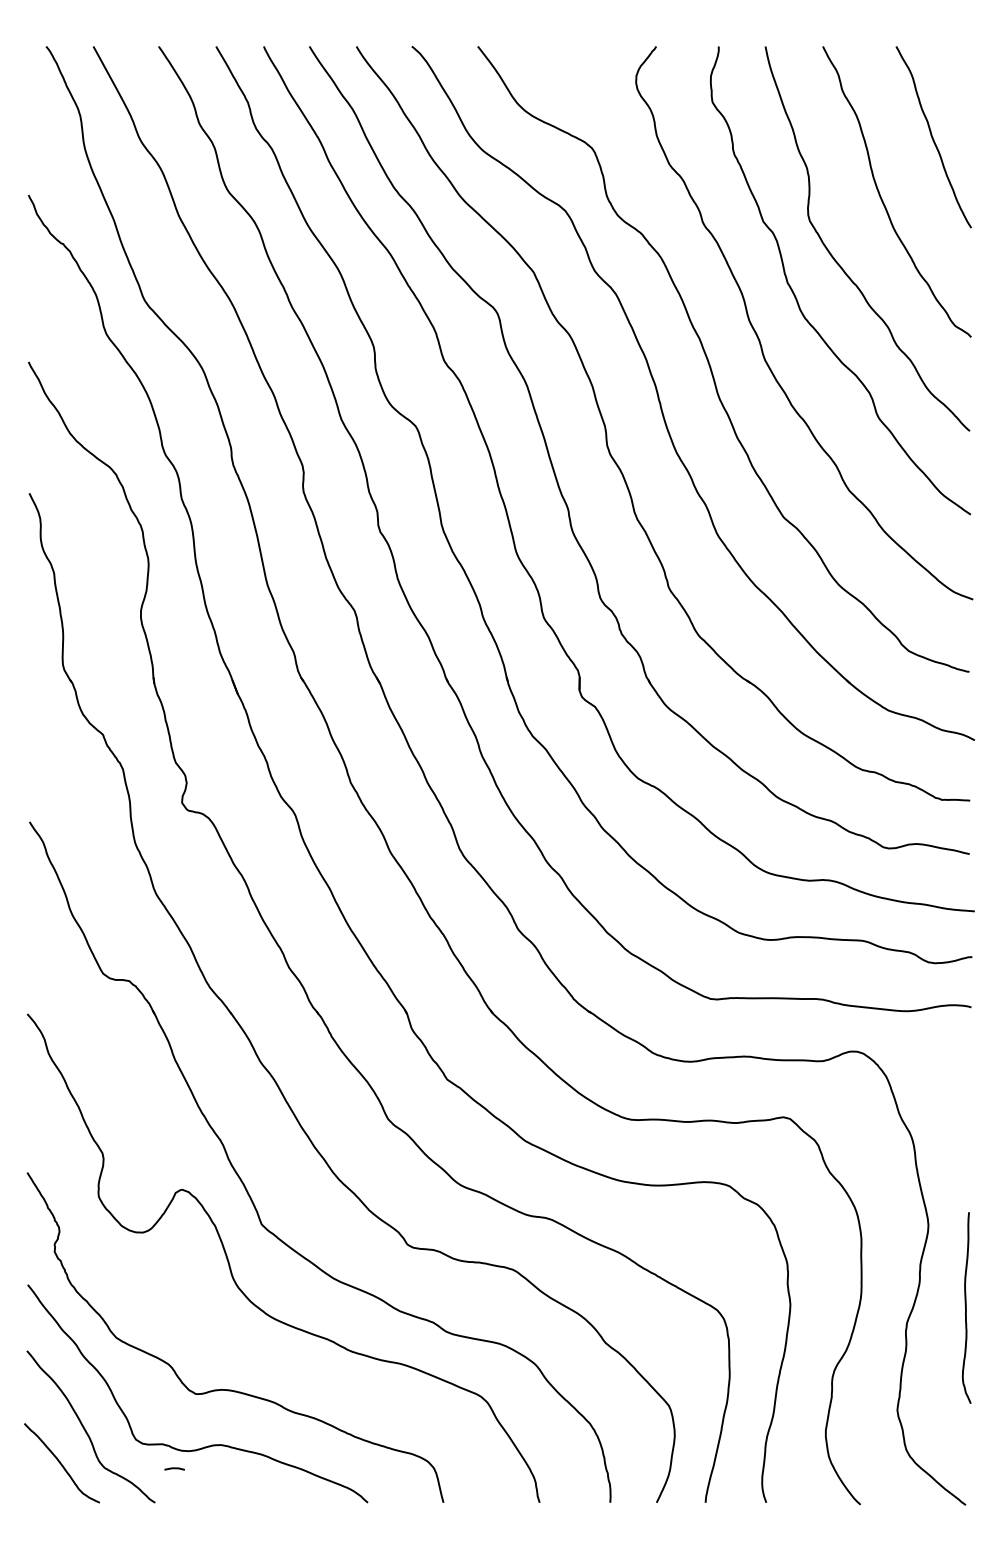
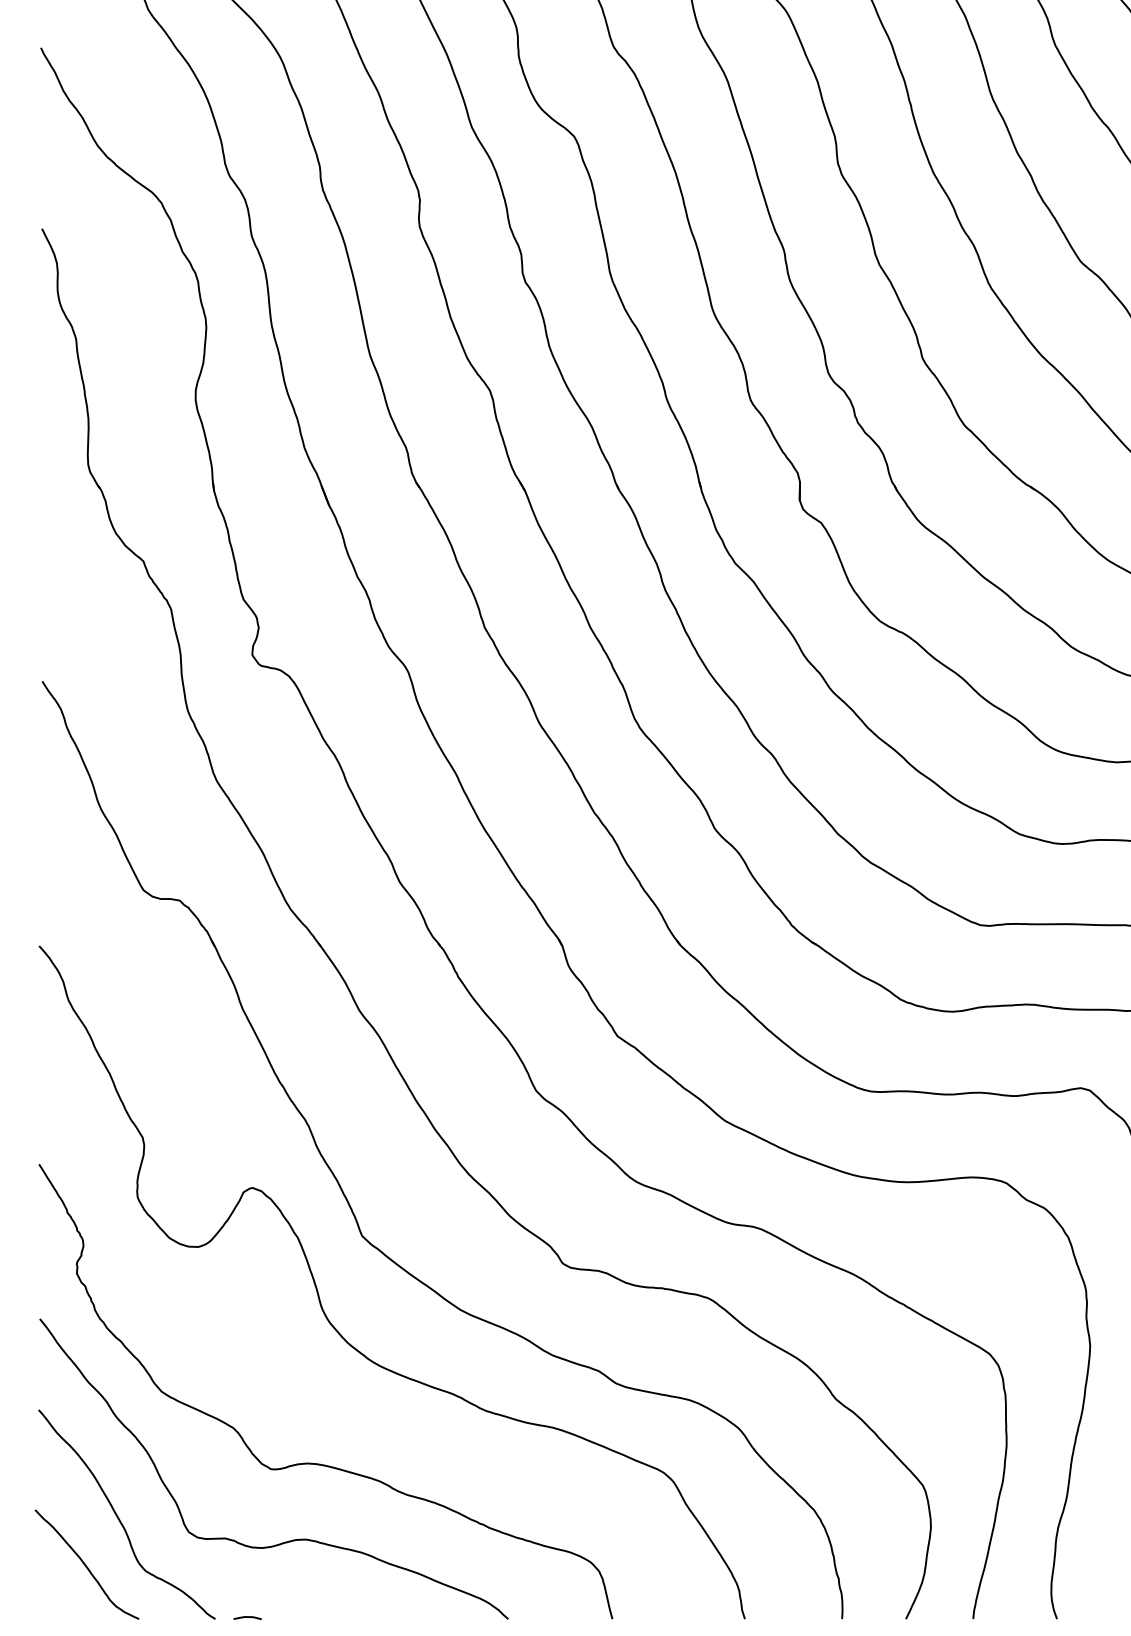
line: (174, 1468) -> (247, 1617), moved

